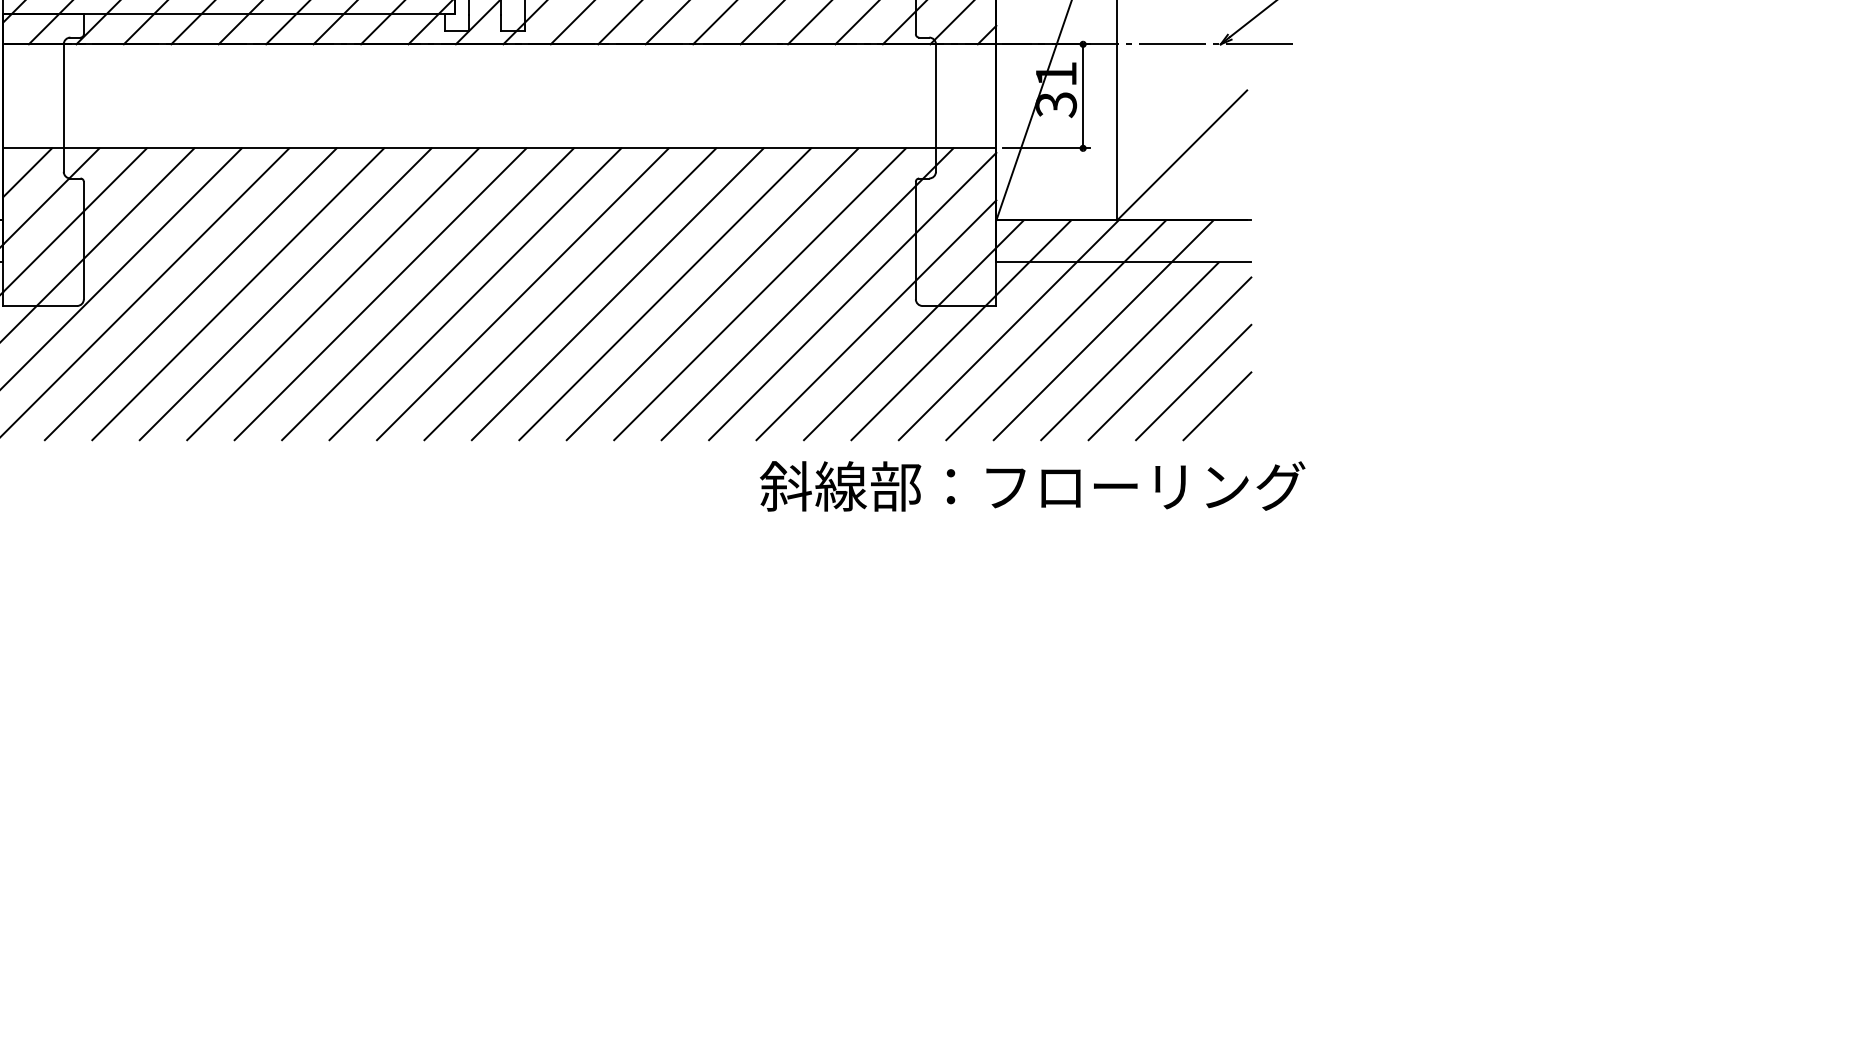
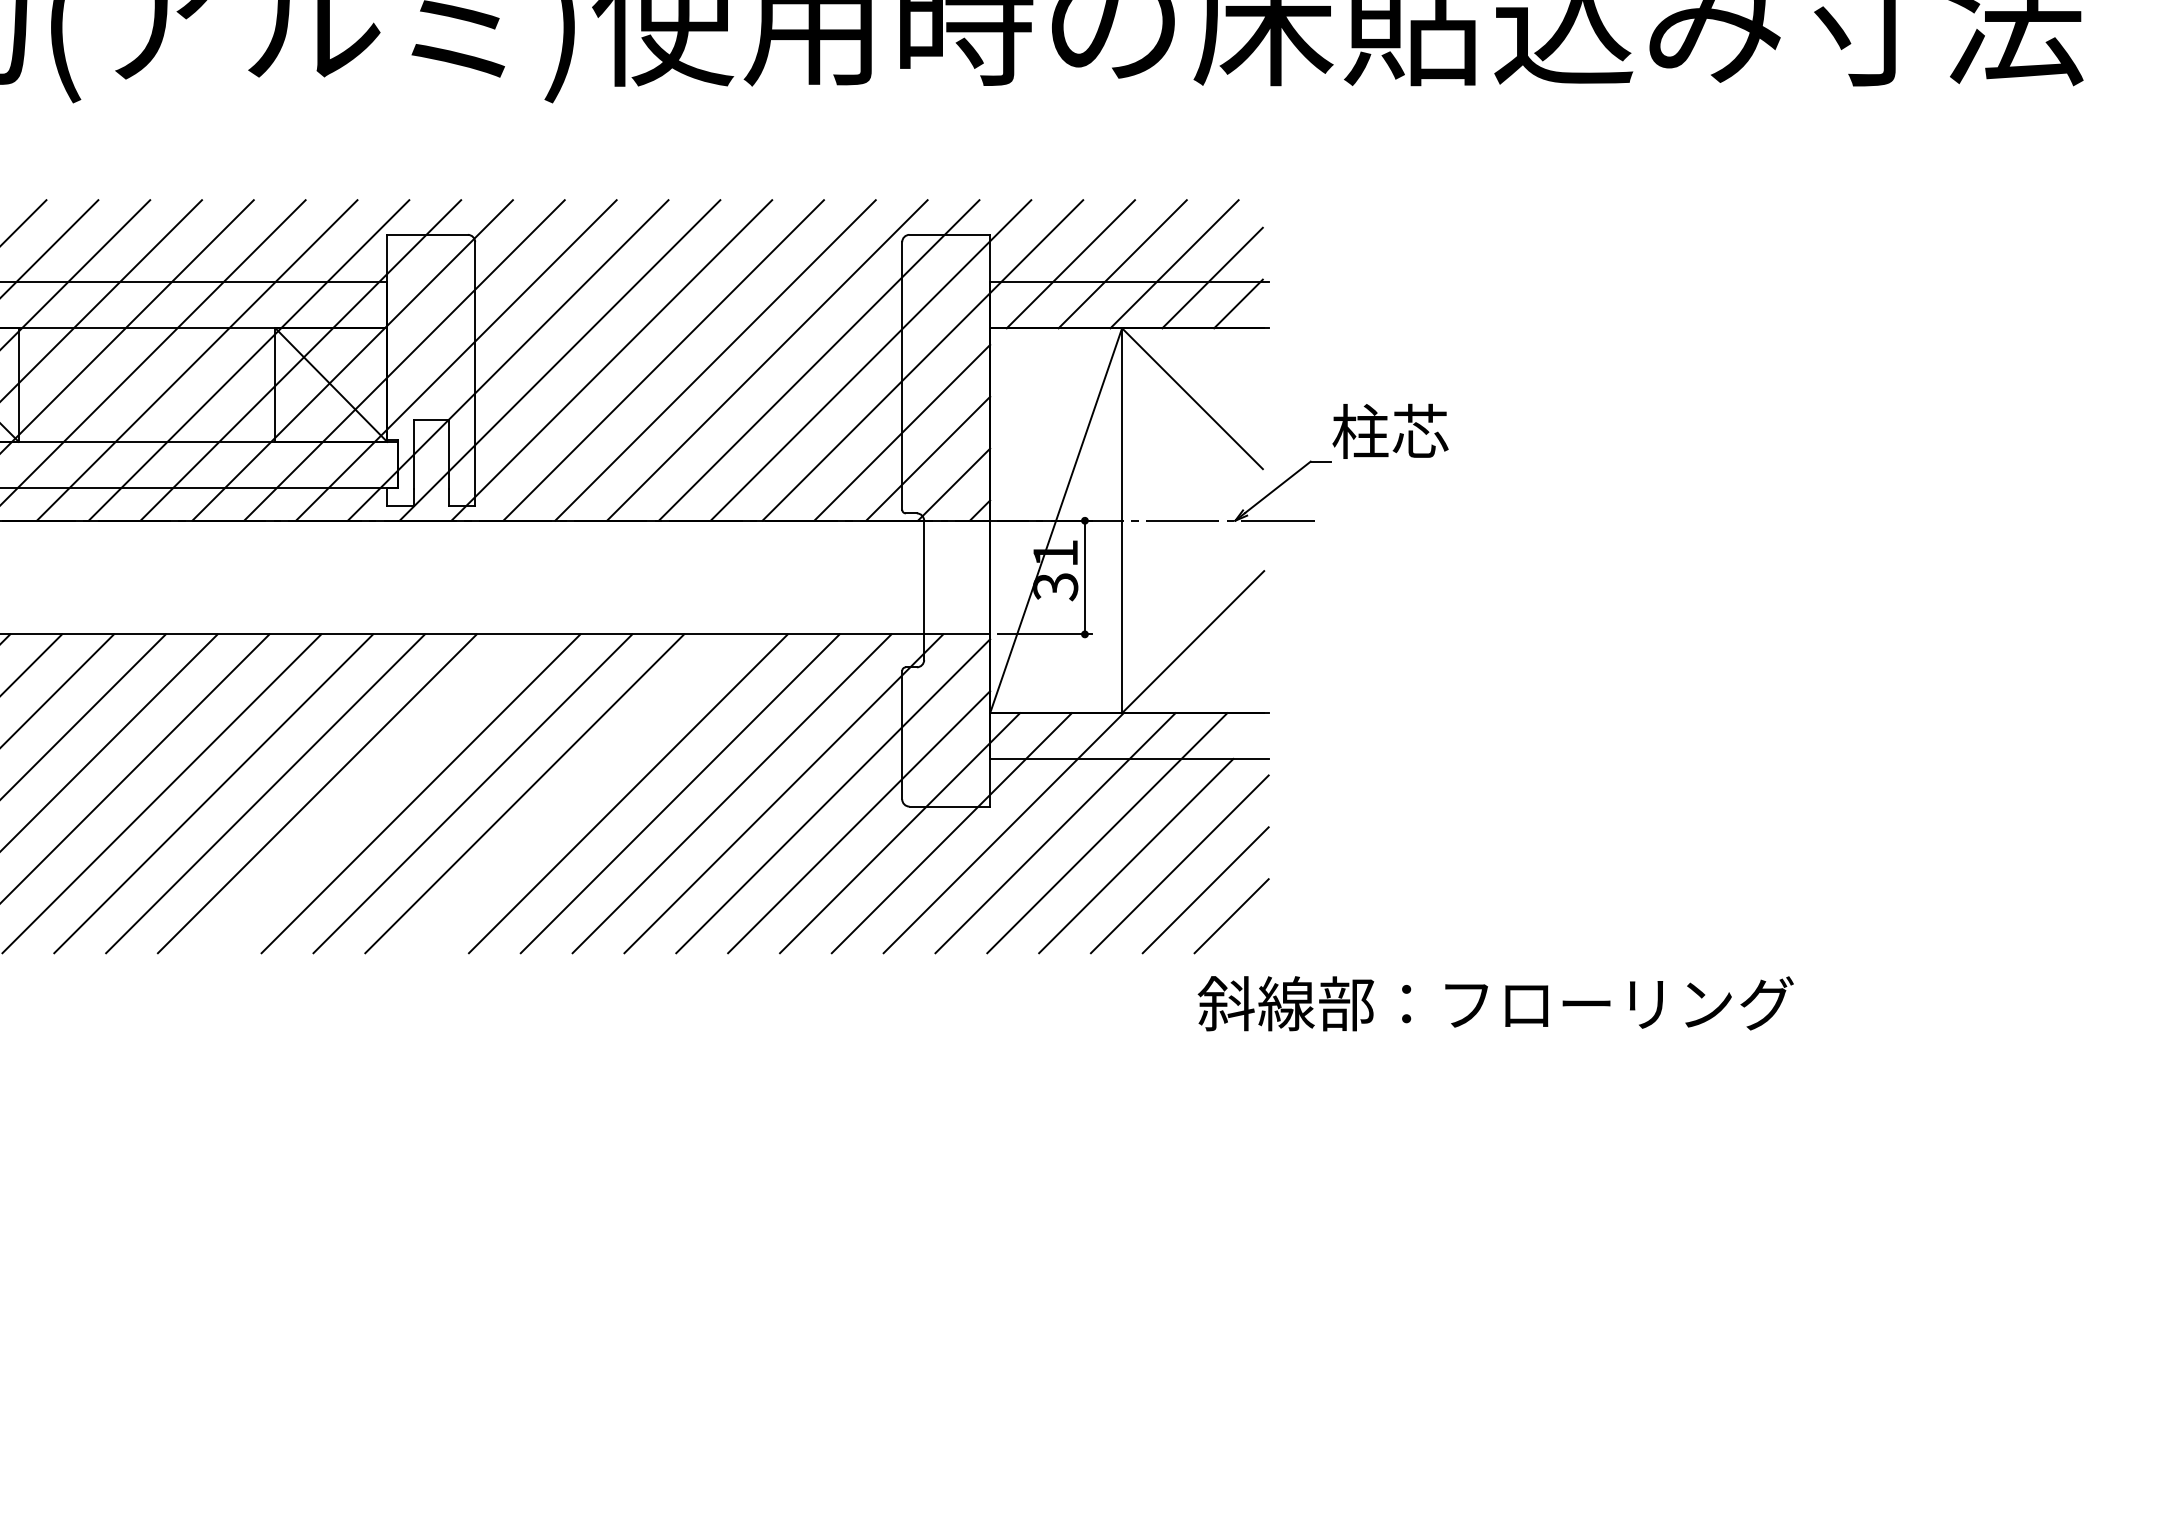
line: (427, 293) -> (368, 793), removed
line: (617, 293) -> (576, 793), removed
text: (1032, 486) -> (1495, 1003), moved

